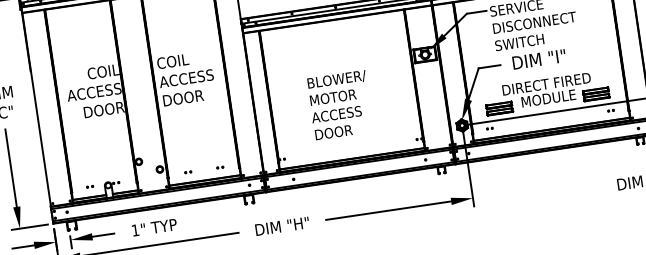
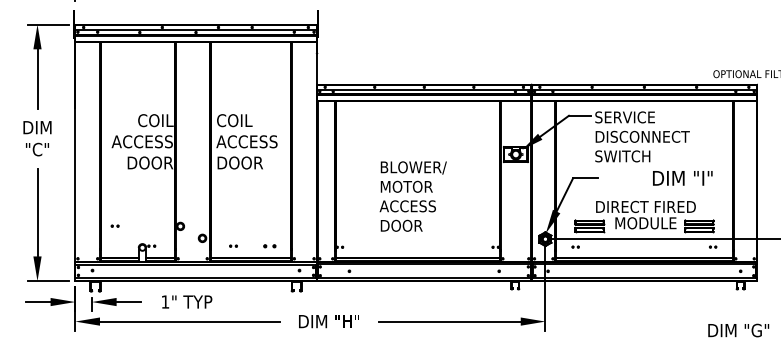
text: (539, 59) -> (682, 178), moved
part: (219, 167) -> (269, 245), size x1.6
part: (89, 186) -> (114, 225), moved

